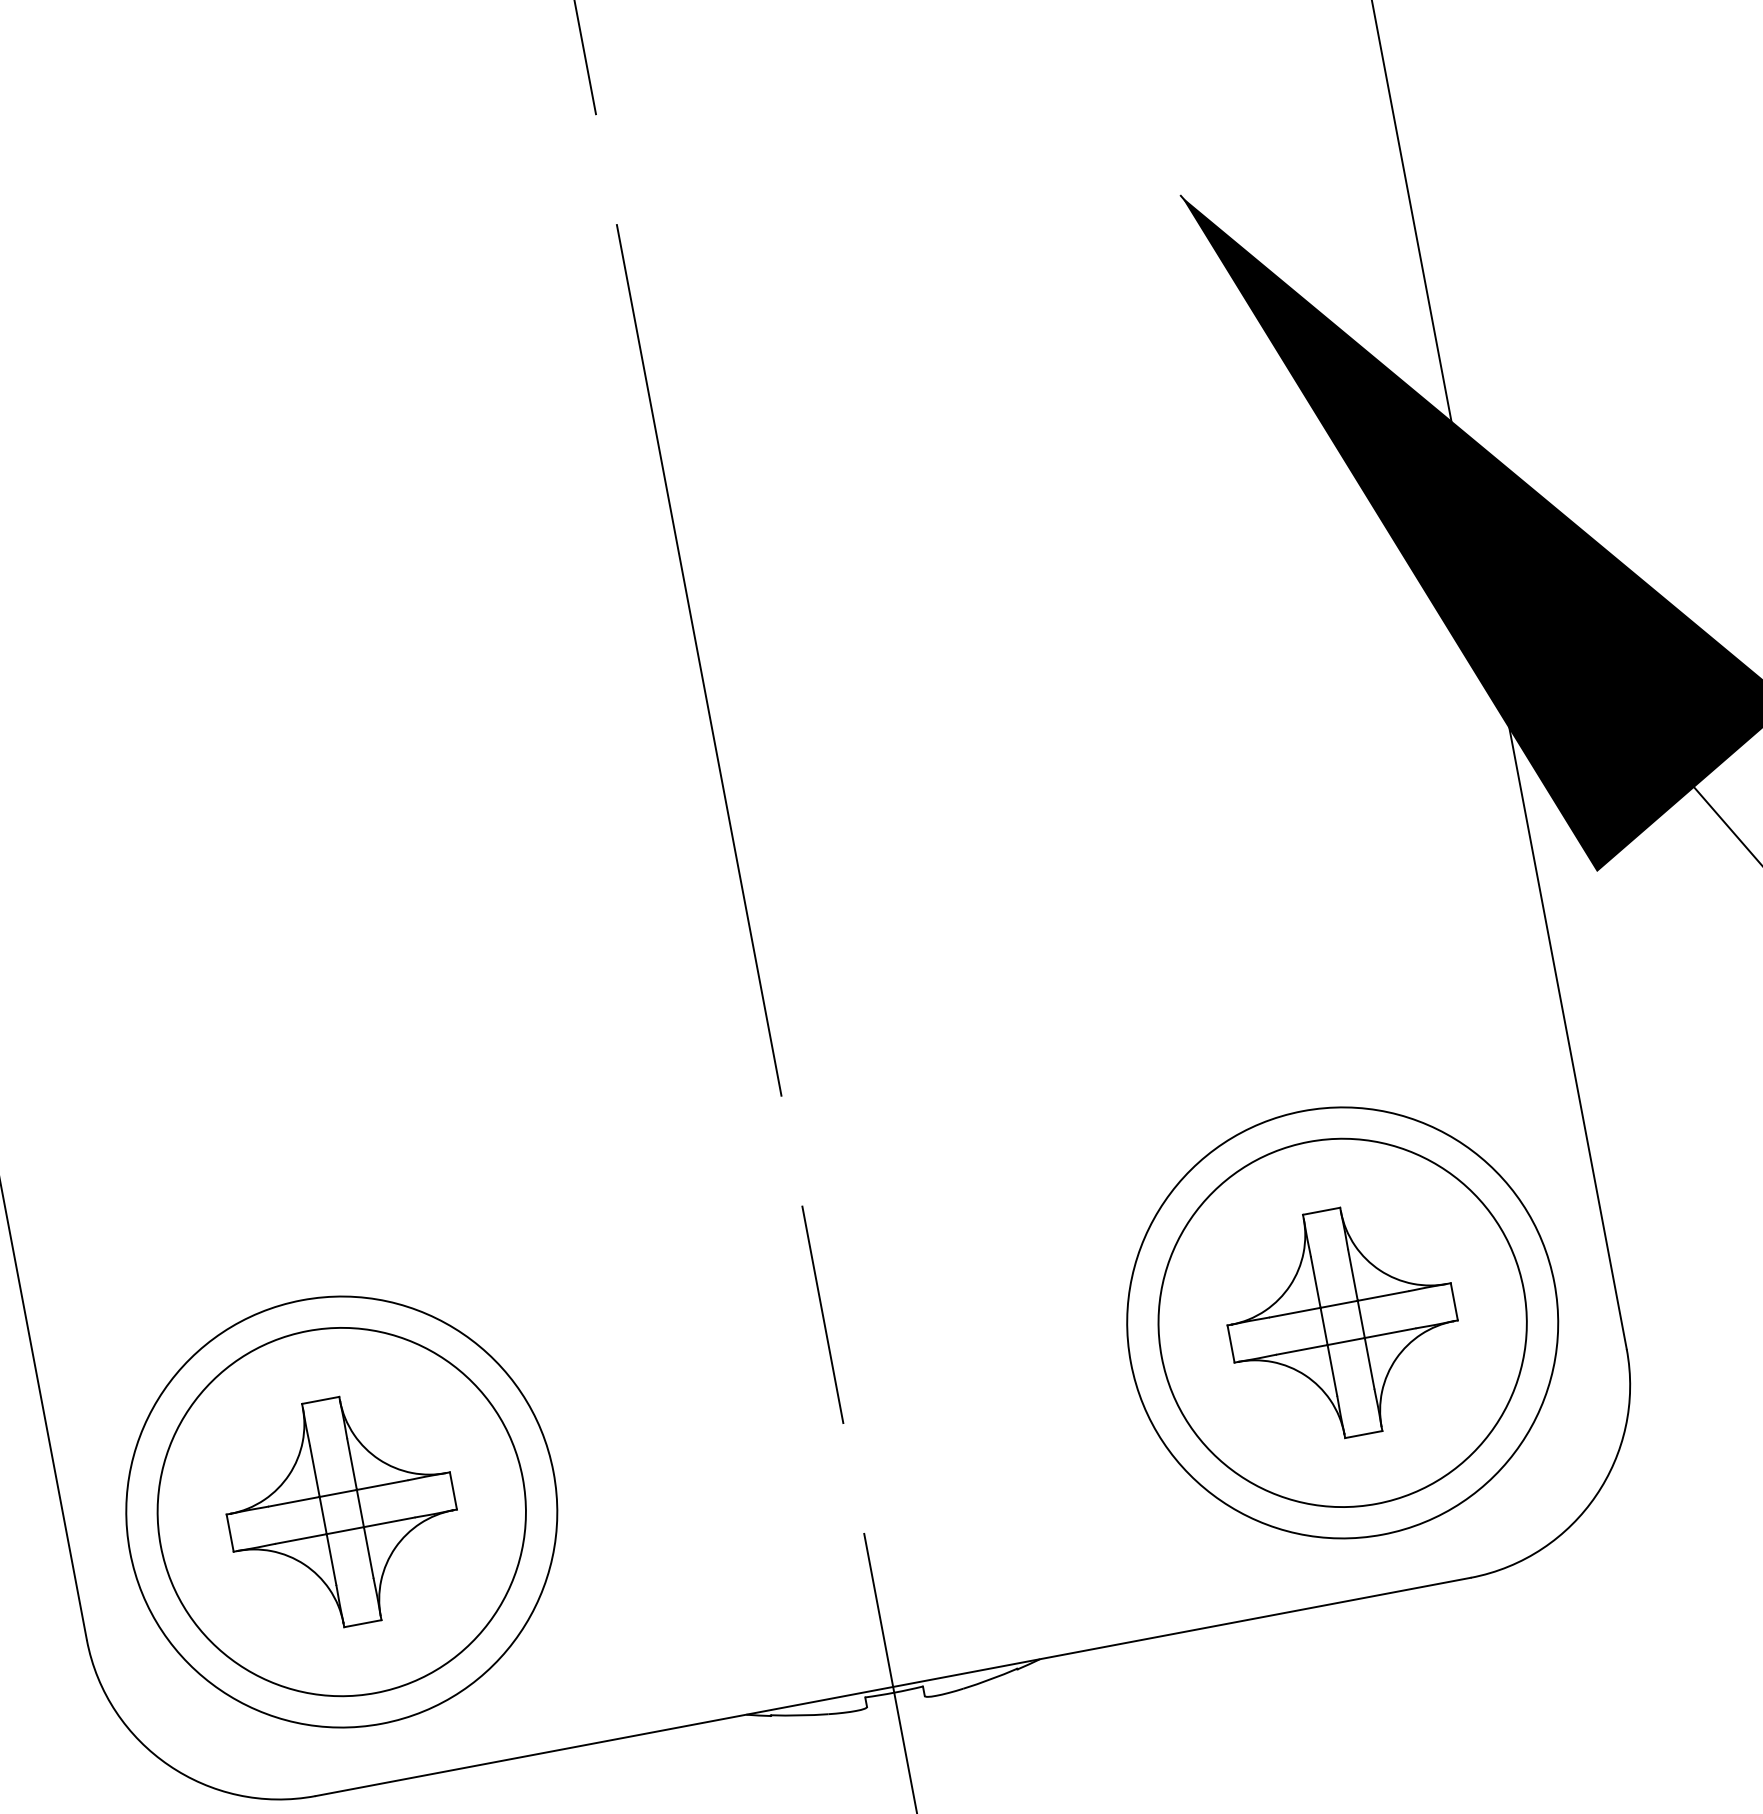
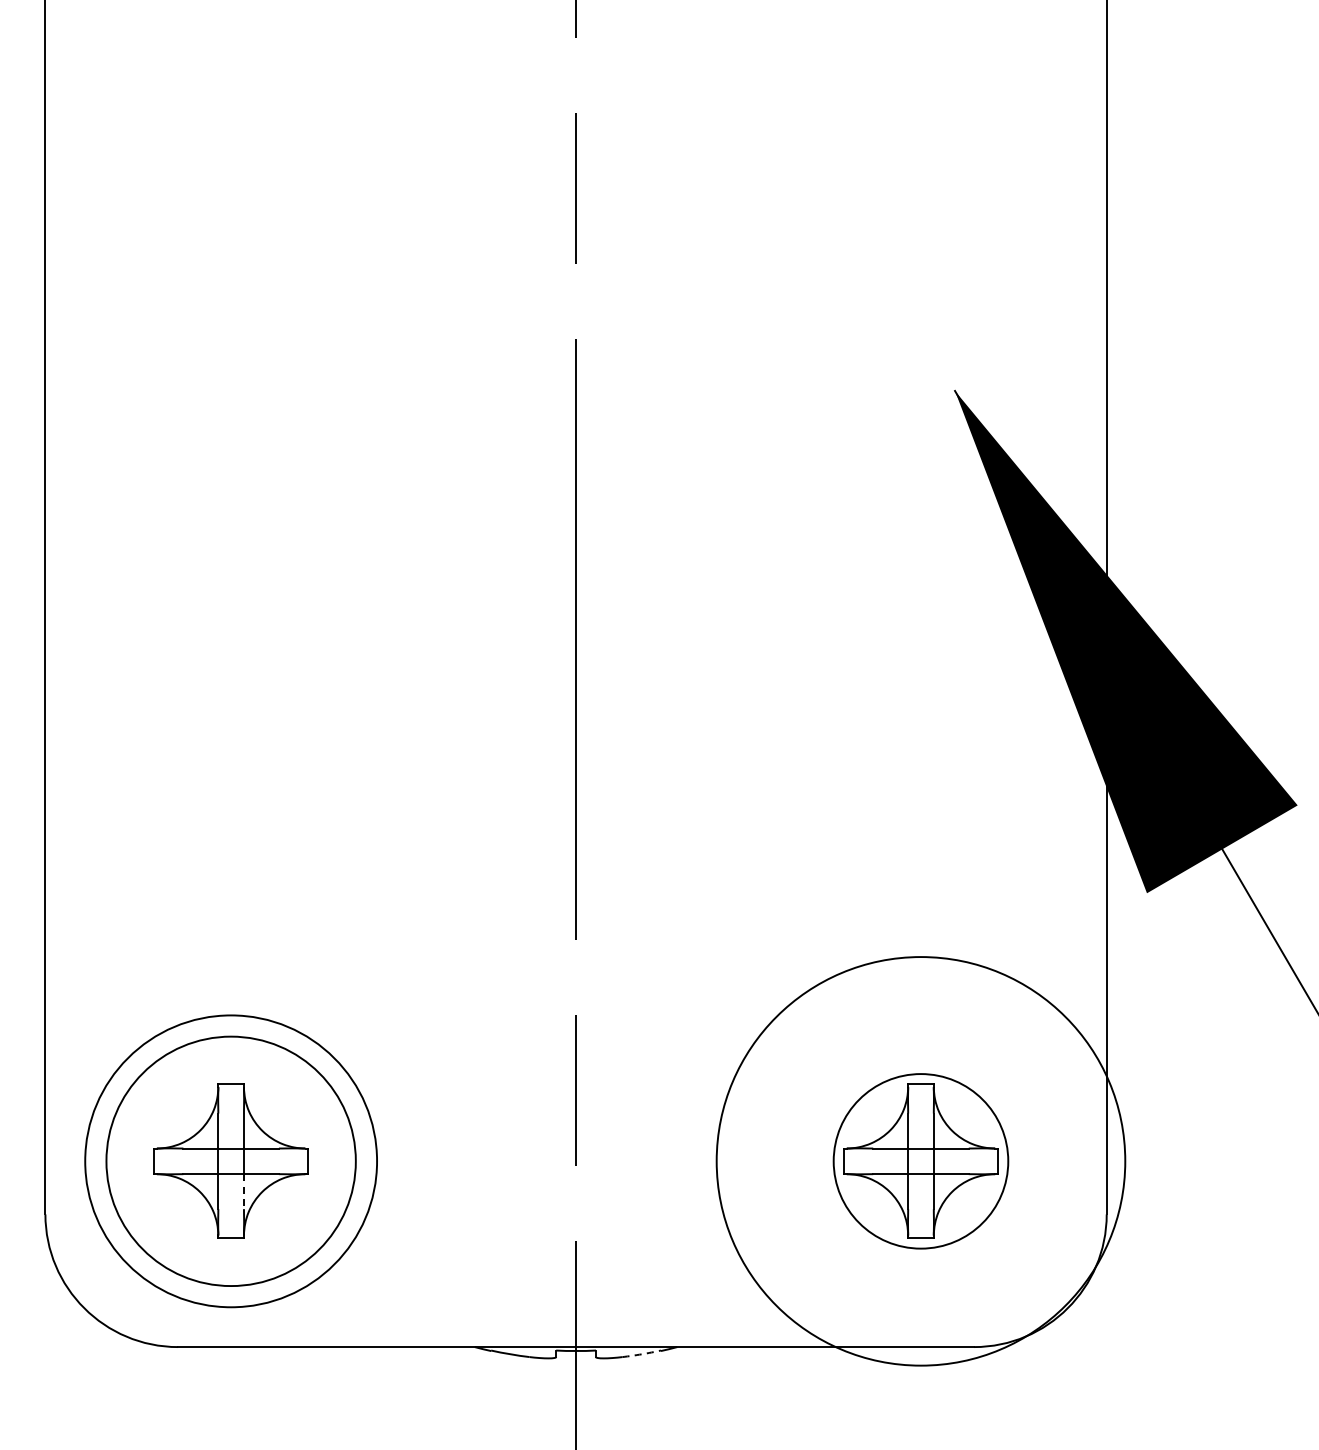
circle: (1342, 1323) -> (920, 1161), size x0.7
circle: (1342, 1323) -> (920, 1161), size x1.4
line: (368, 1553) -> (243, 1192), solid -> dashed
arc: (990, 1679) -> (641, 1354), solid -> dashed

